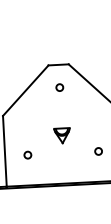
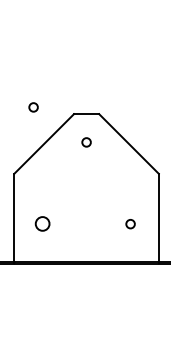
circle: (15, 61) -> (33, 107), added
part: (62, 135) -> (86, 202), removed
circle: (27, 155) -> (42, 224), size x1.6

